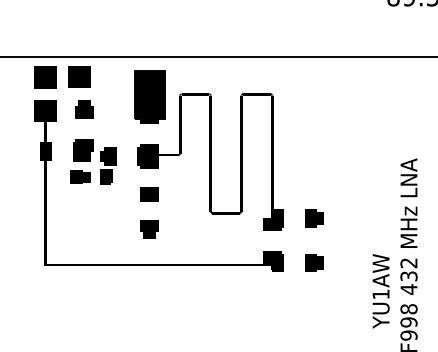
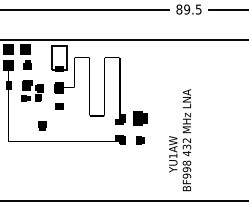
fill: (149, 93) -> (59, 57), removed
part: (314, 218) -> (140, 118), size x1.6
part: (149, 228) -> (42, 125), moved

